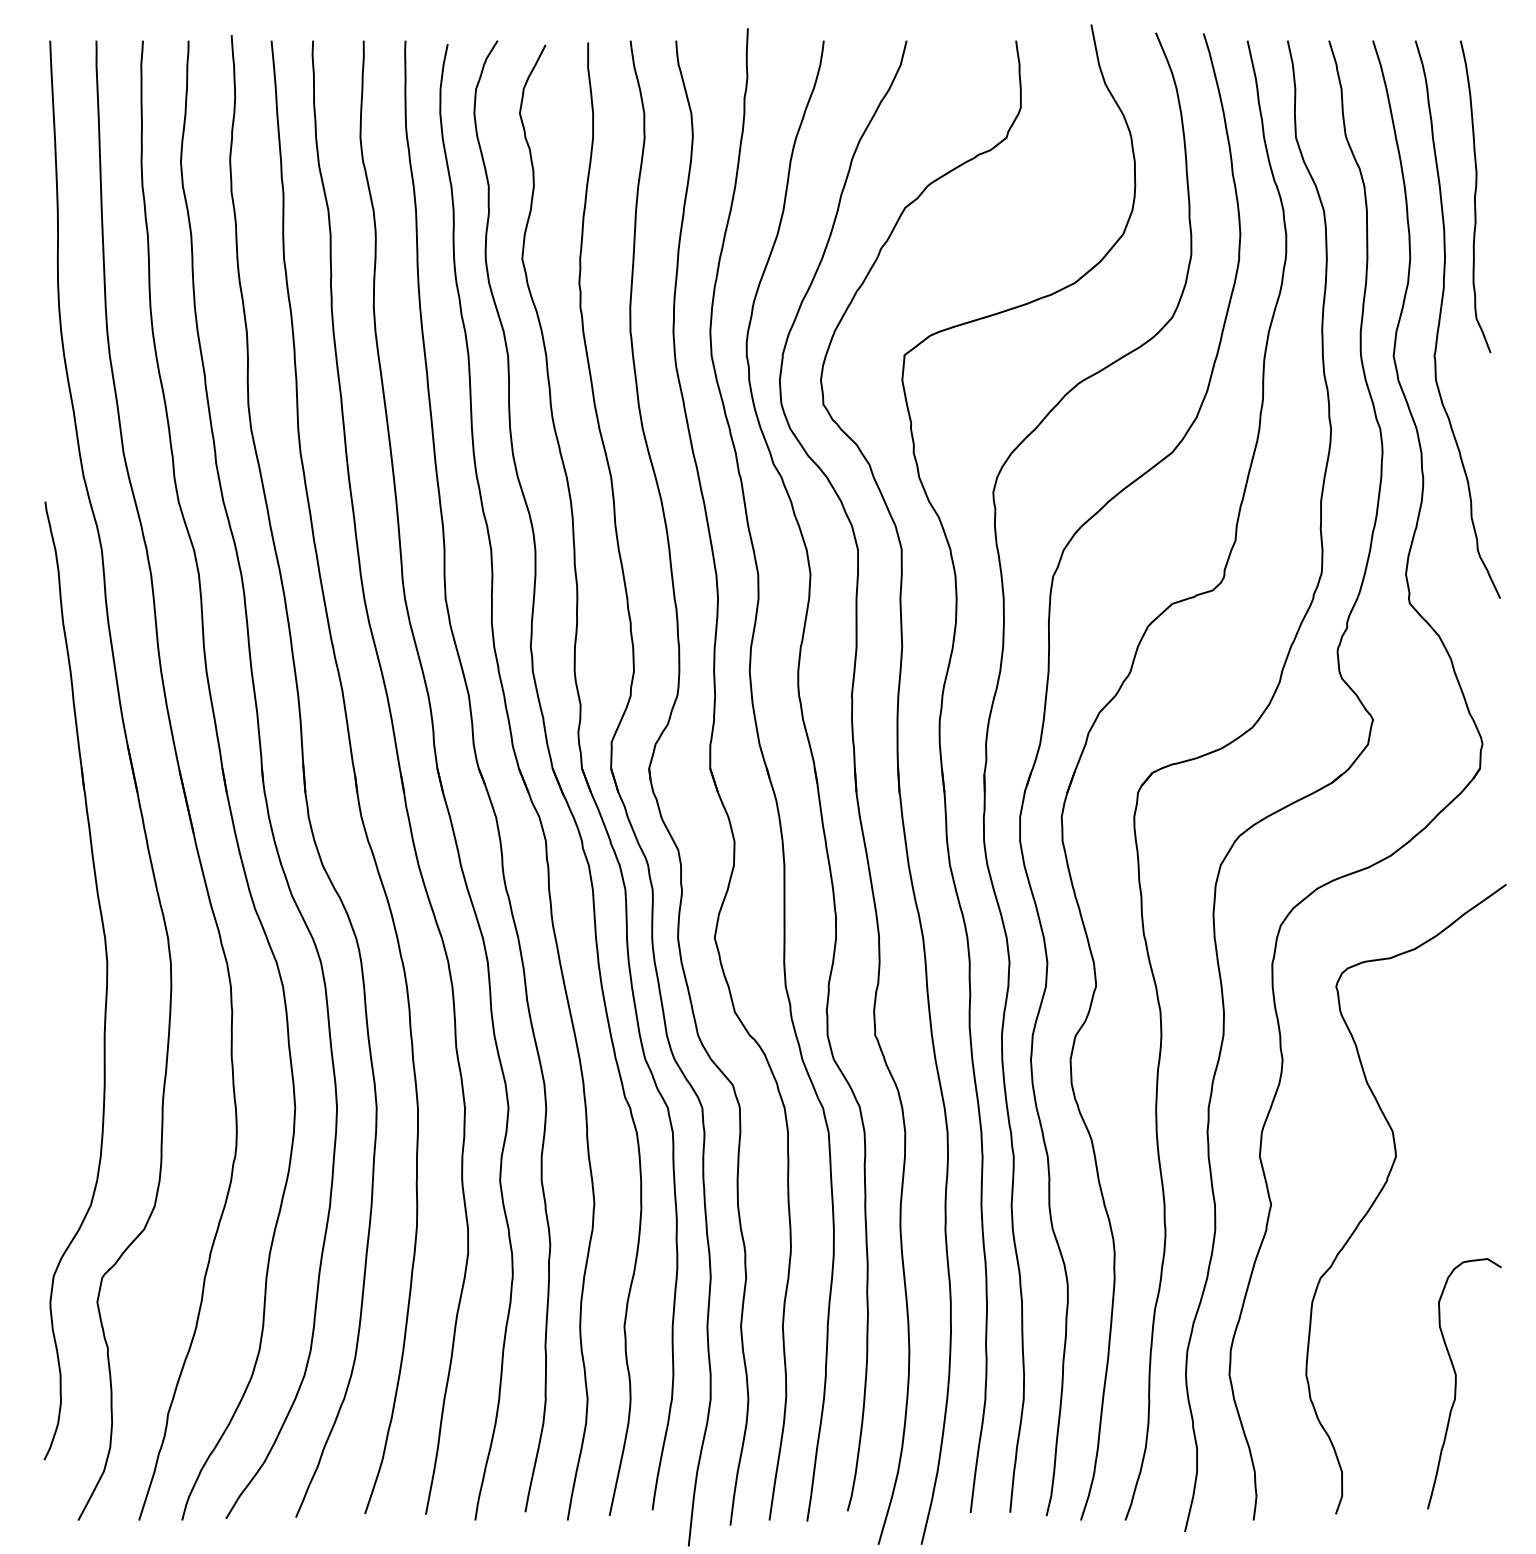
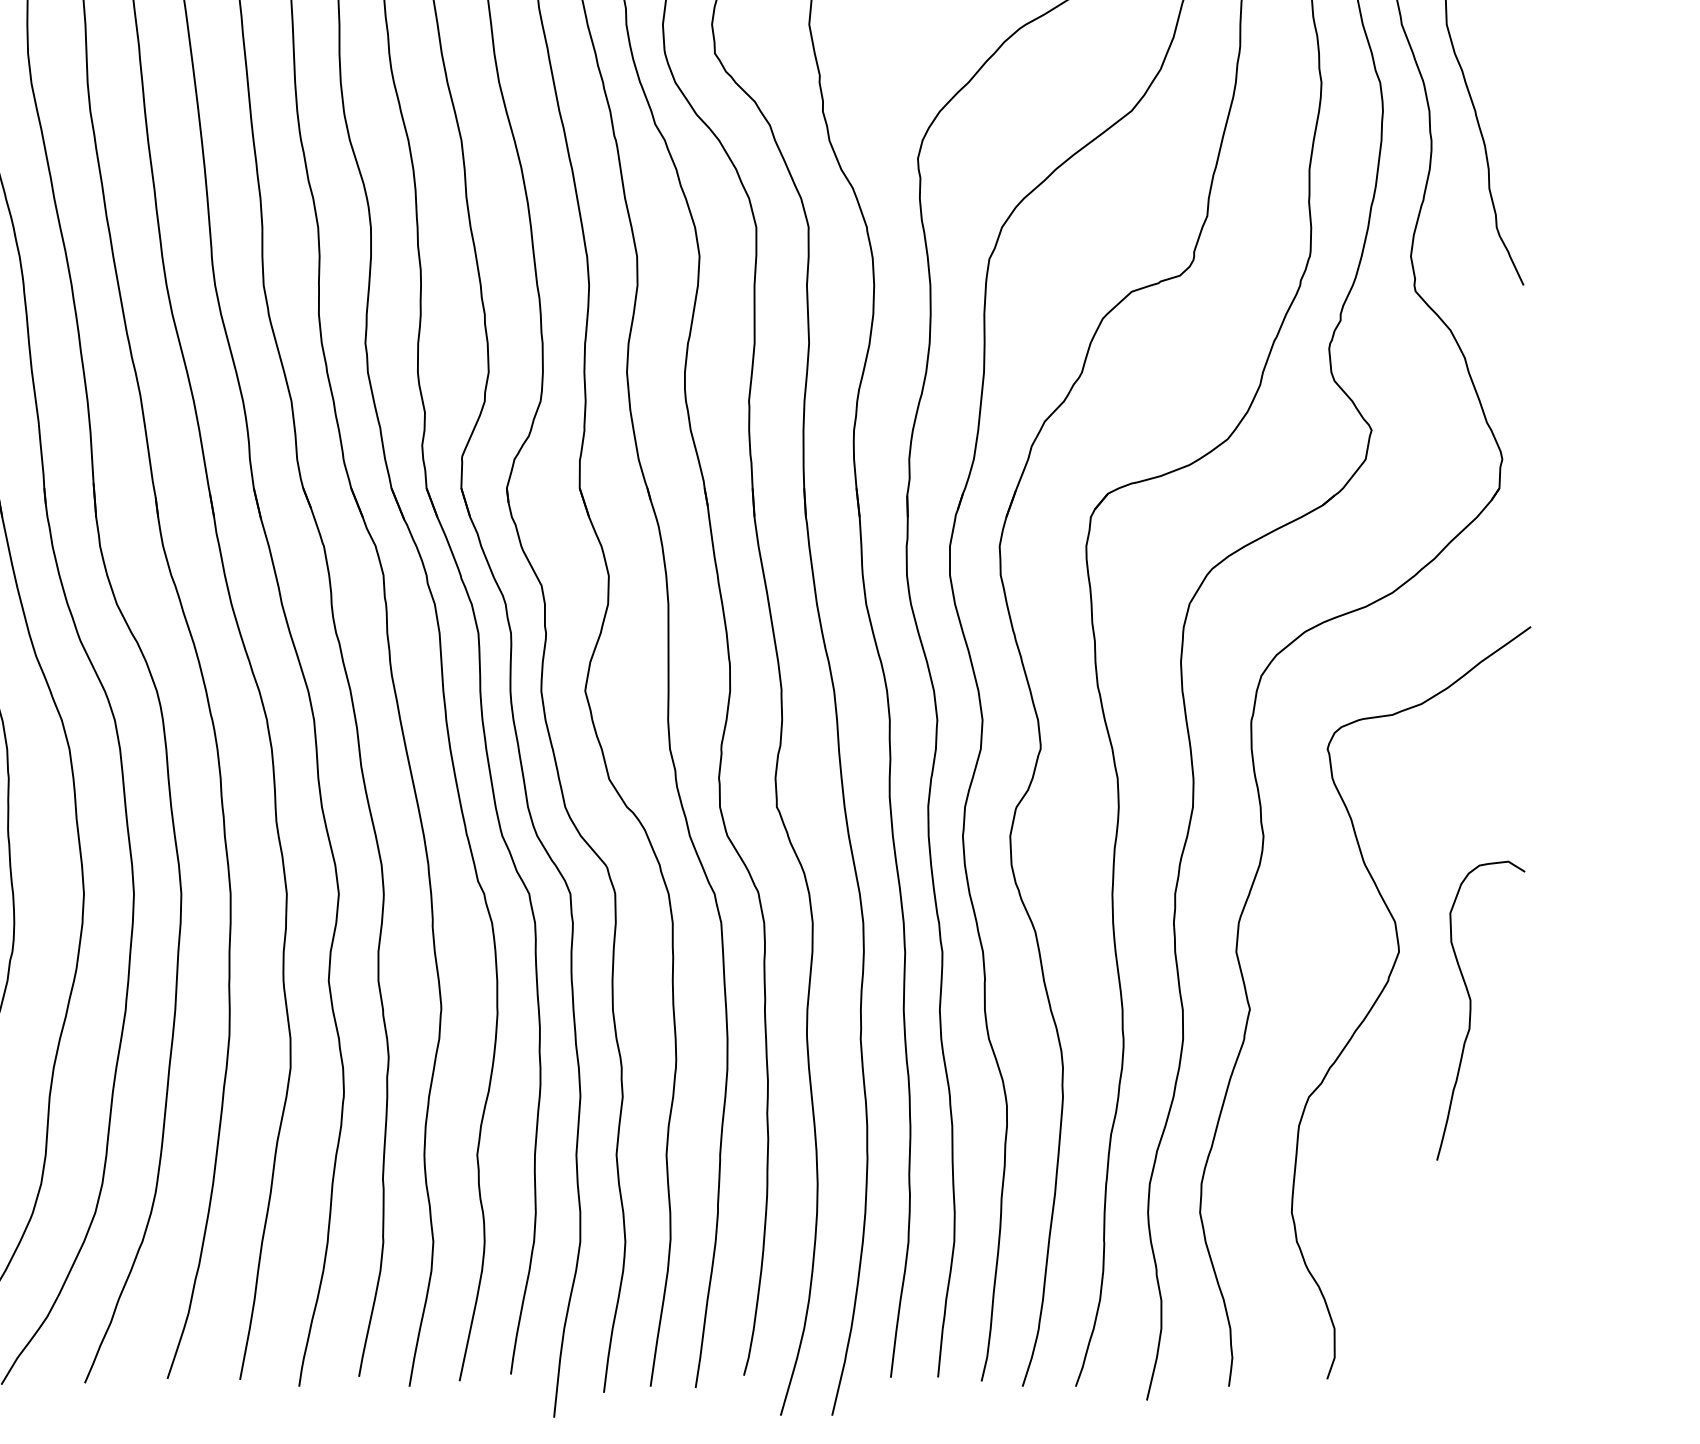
curve: (1456, 1383) -> (1471, 1010), moved

